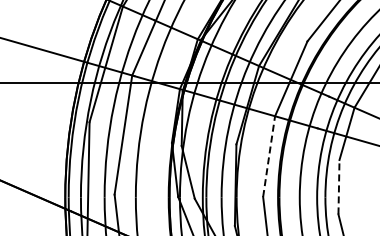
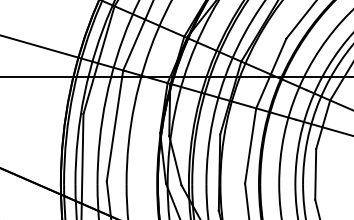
line: (269, 156) -> (251, 145), dashed -> solid
line: (338, 186) -> (315, 173), dashed -> solid

